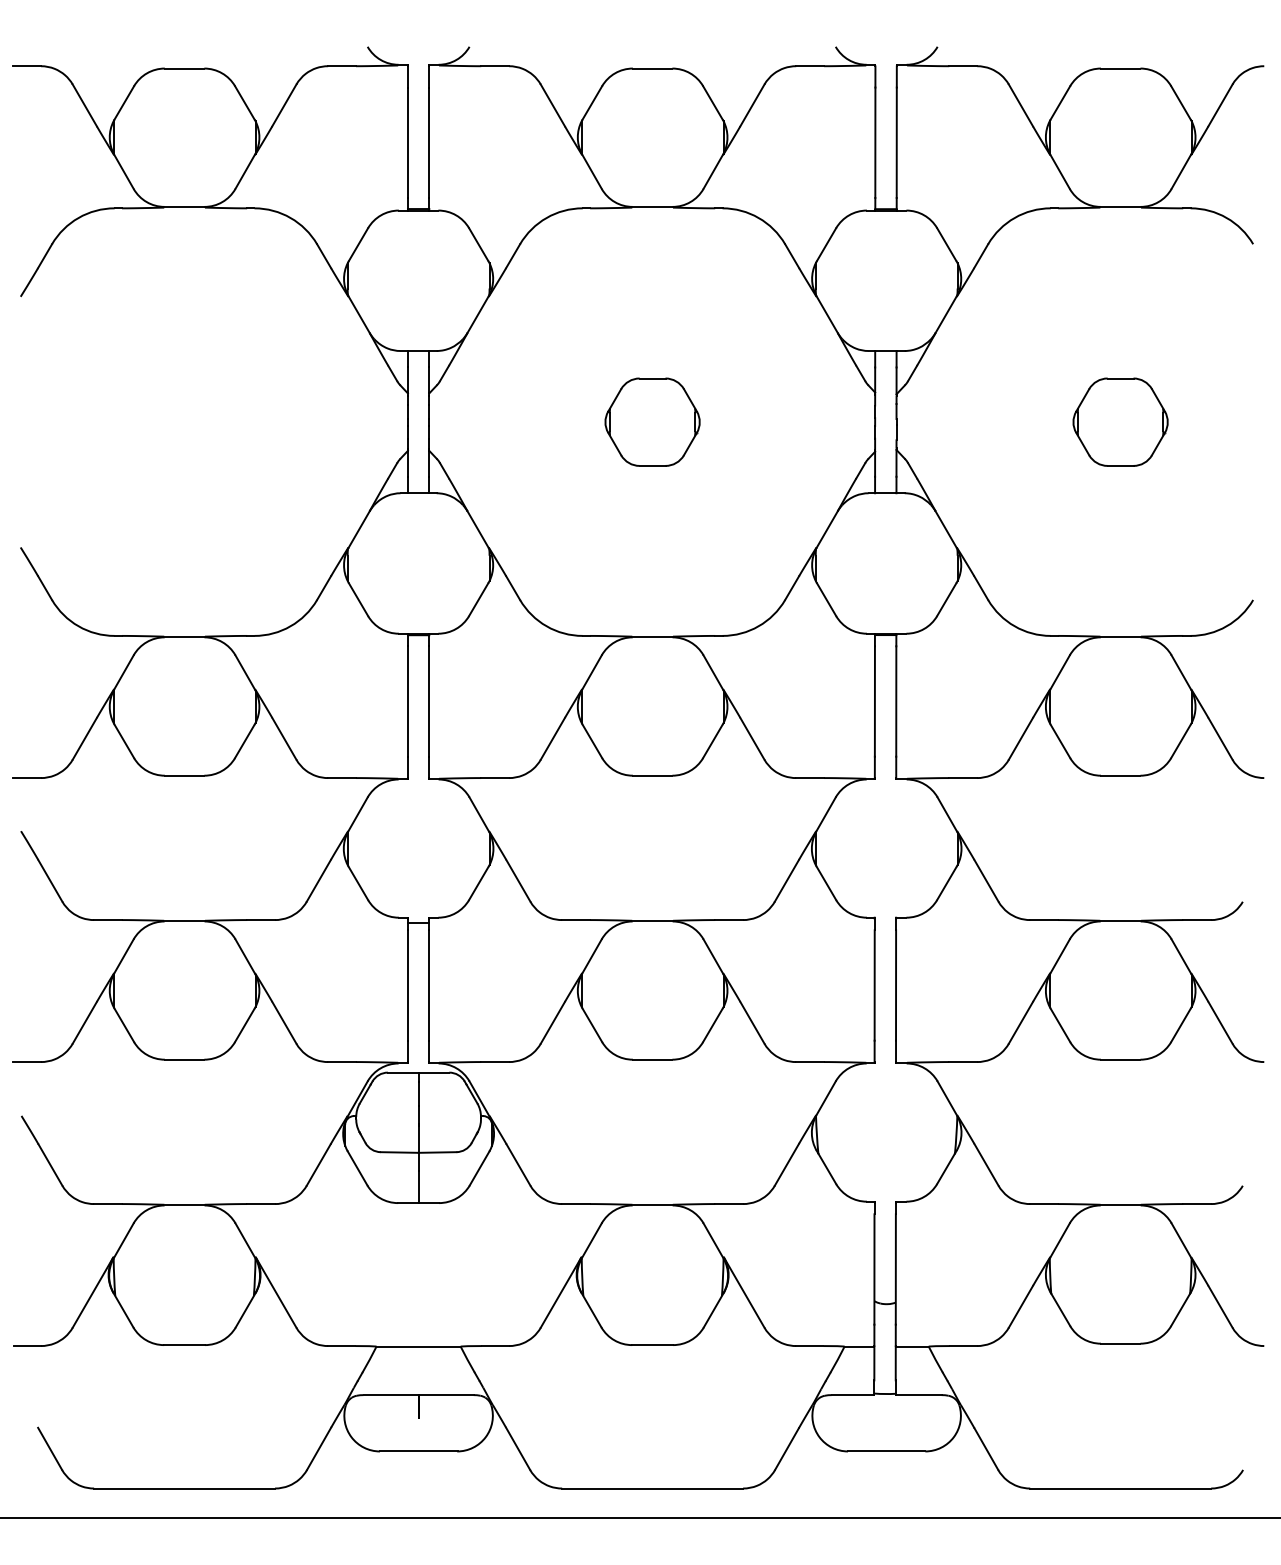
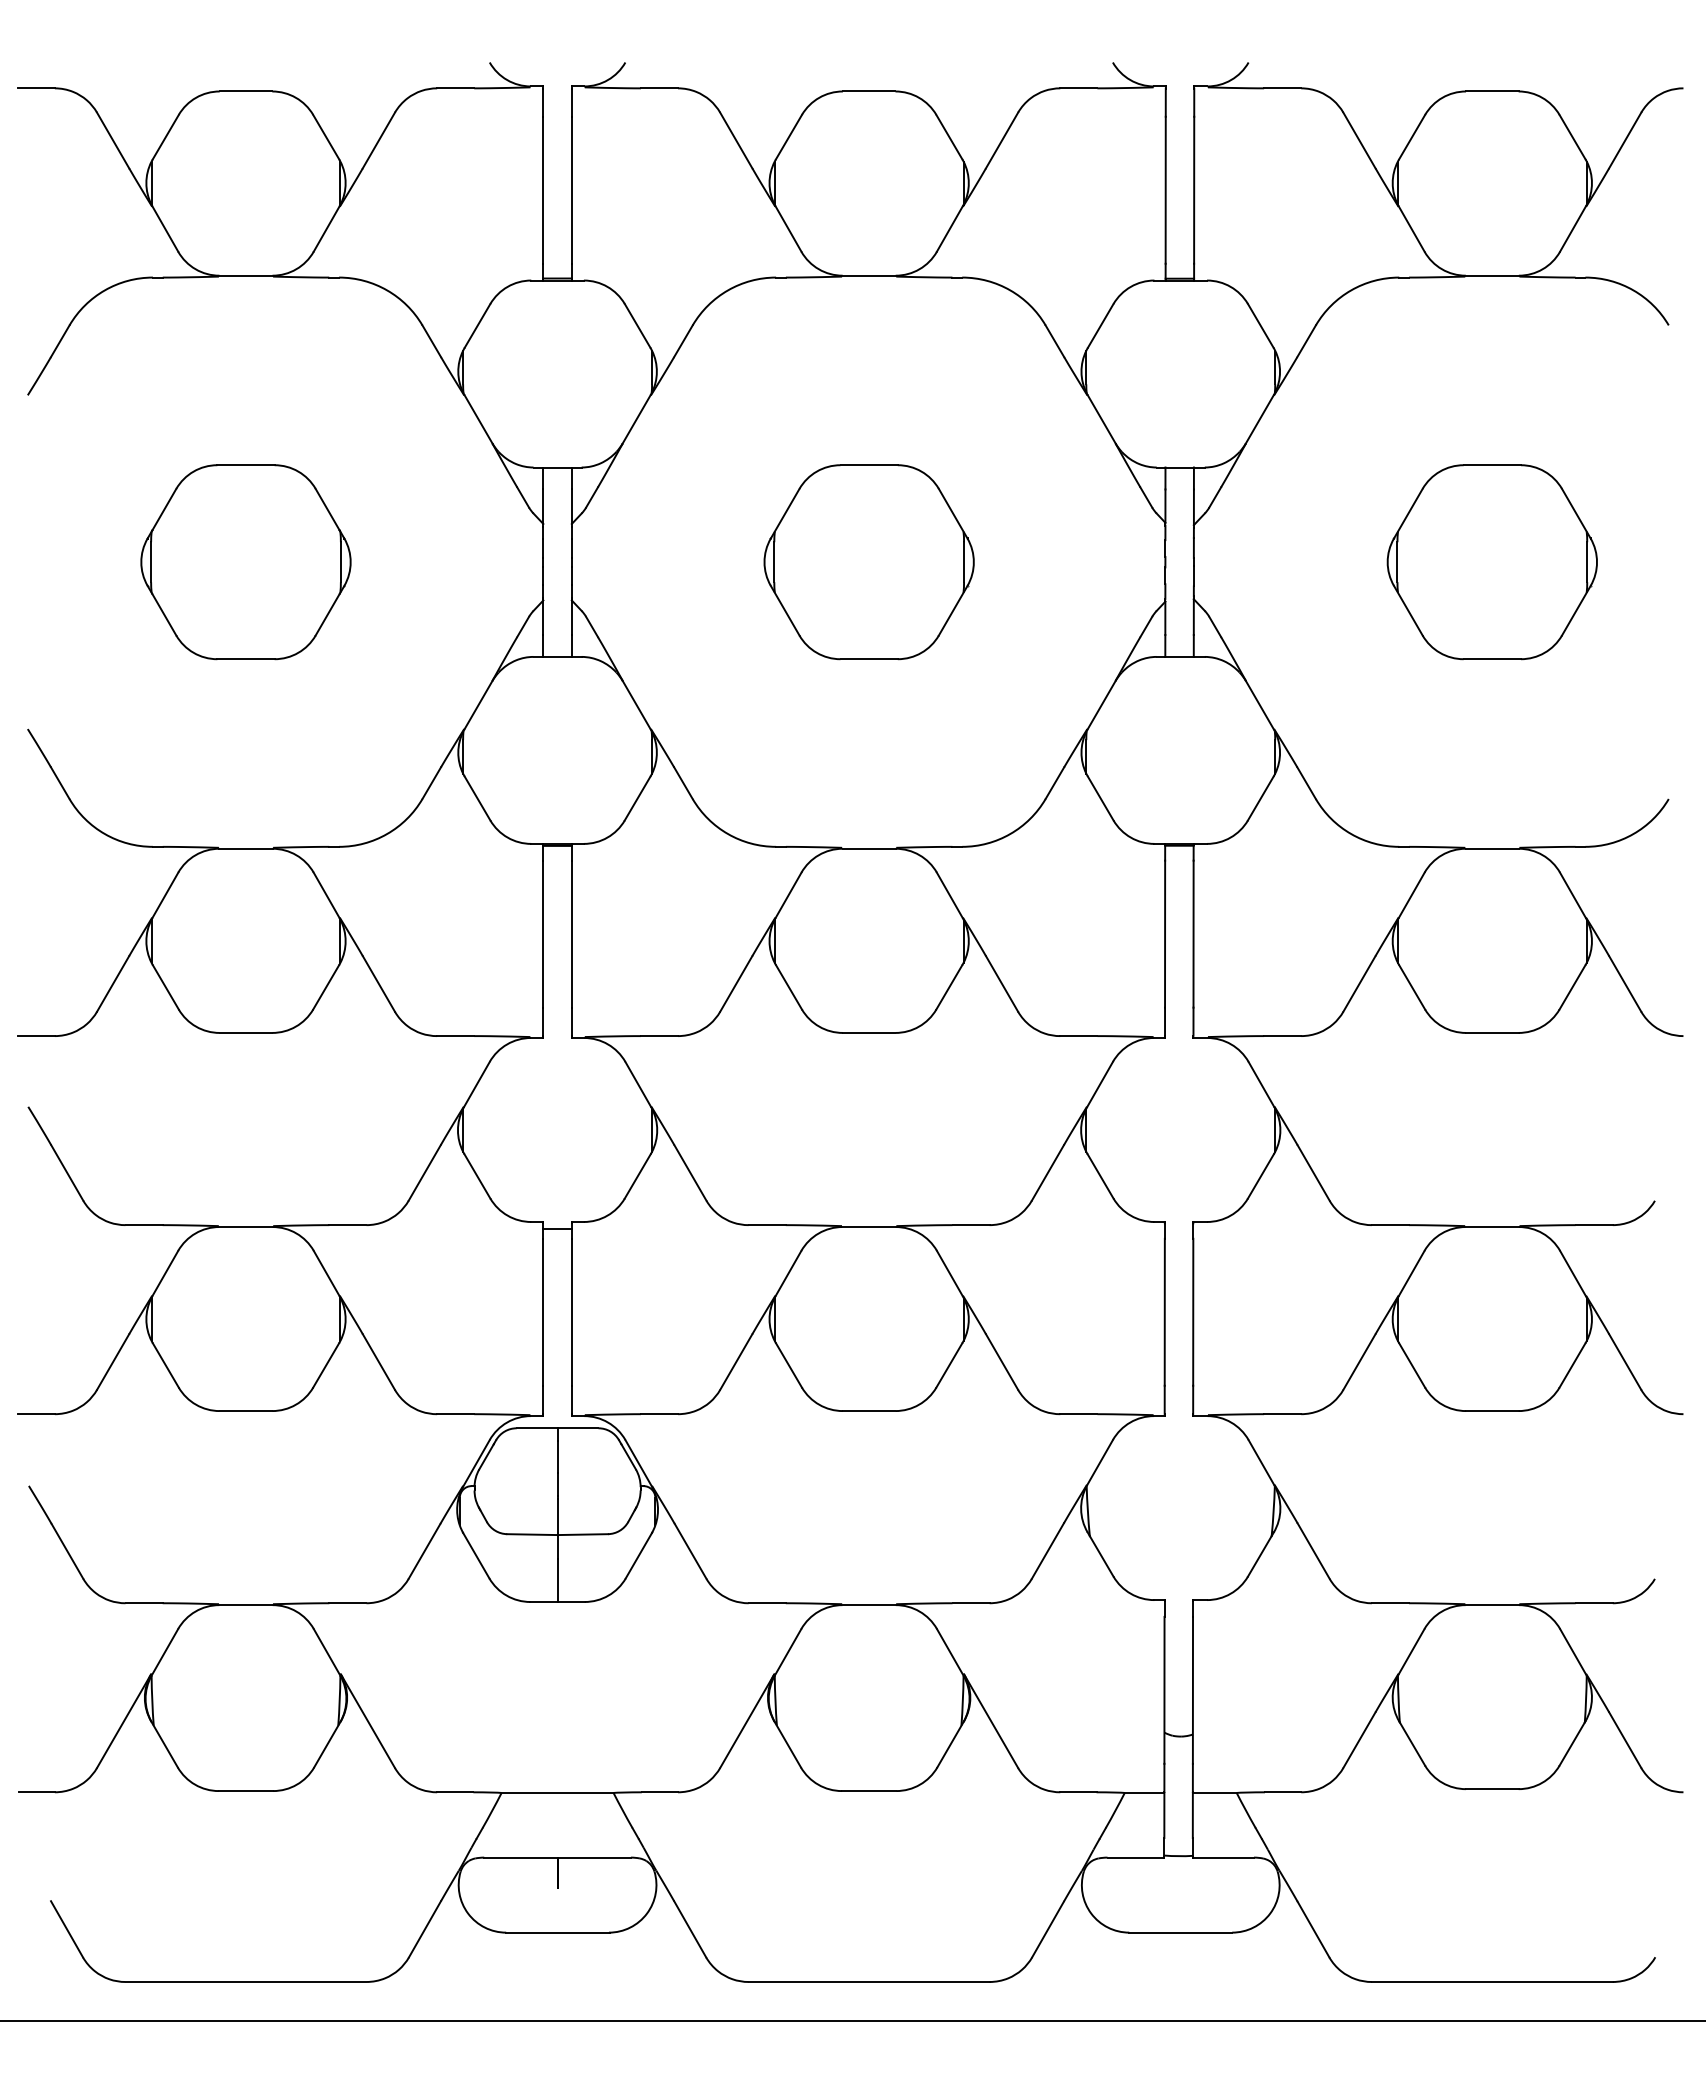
part: (184, 422) -> (245, 562), added
part: (652, 422) -> (868, 562), size x1.67
part: (1120, 422) -> (1491, 562), size x1.67

